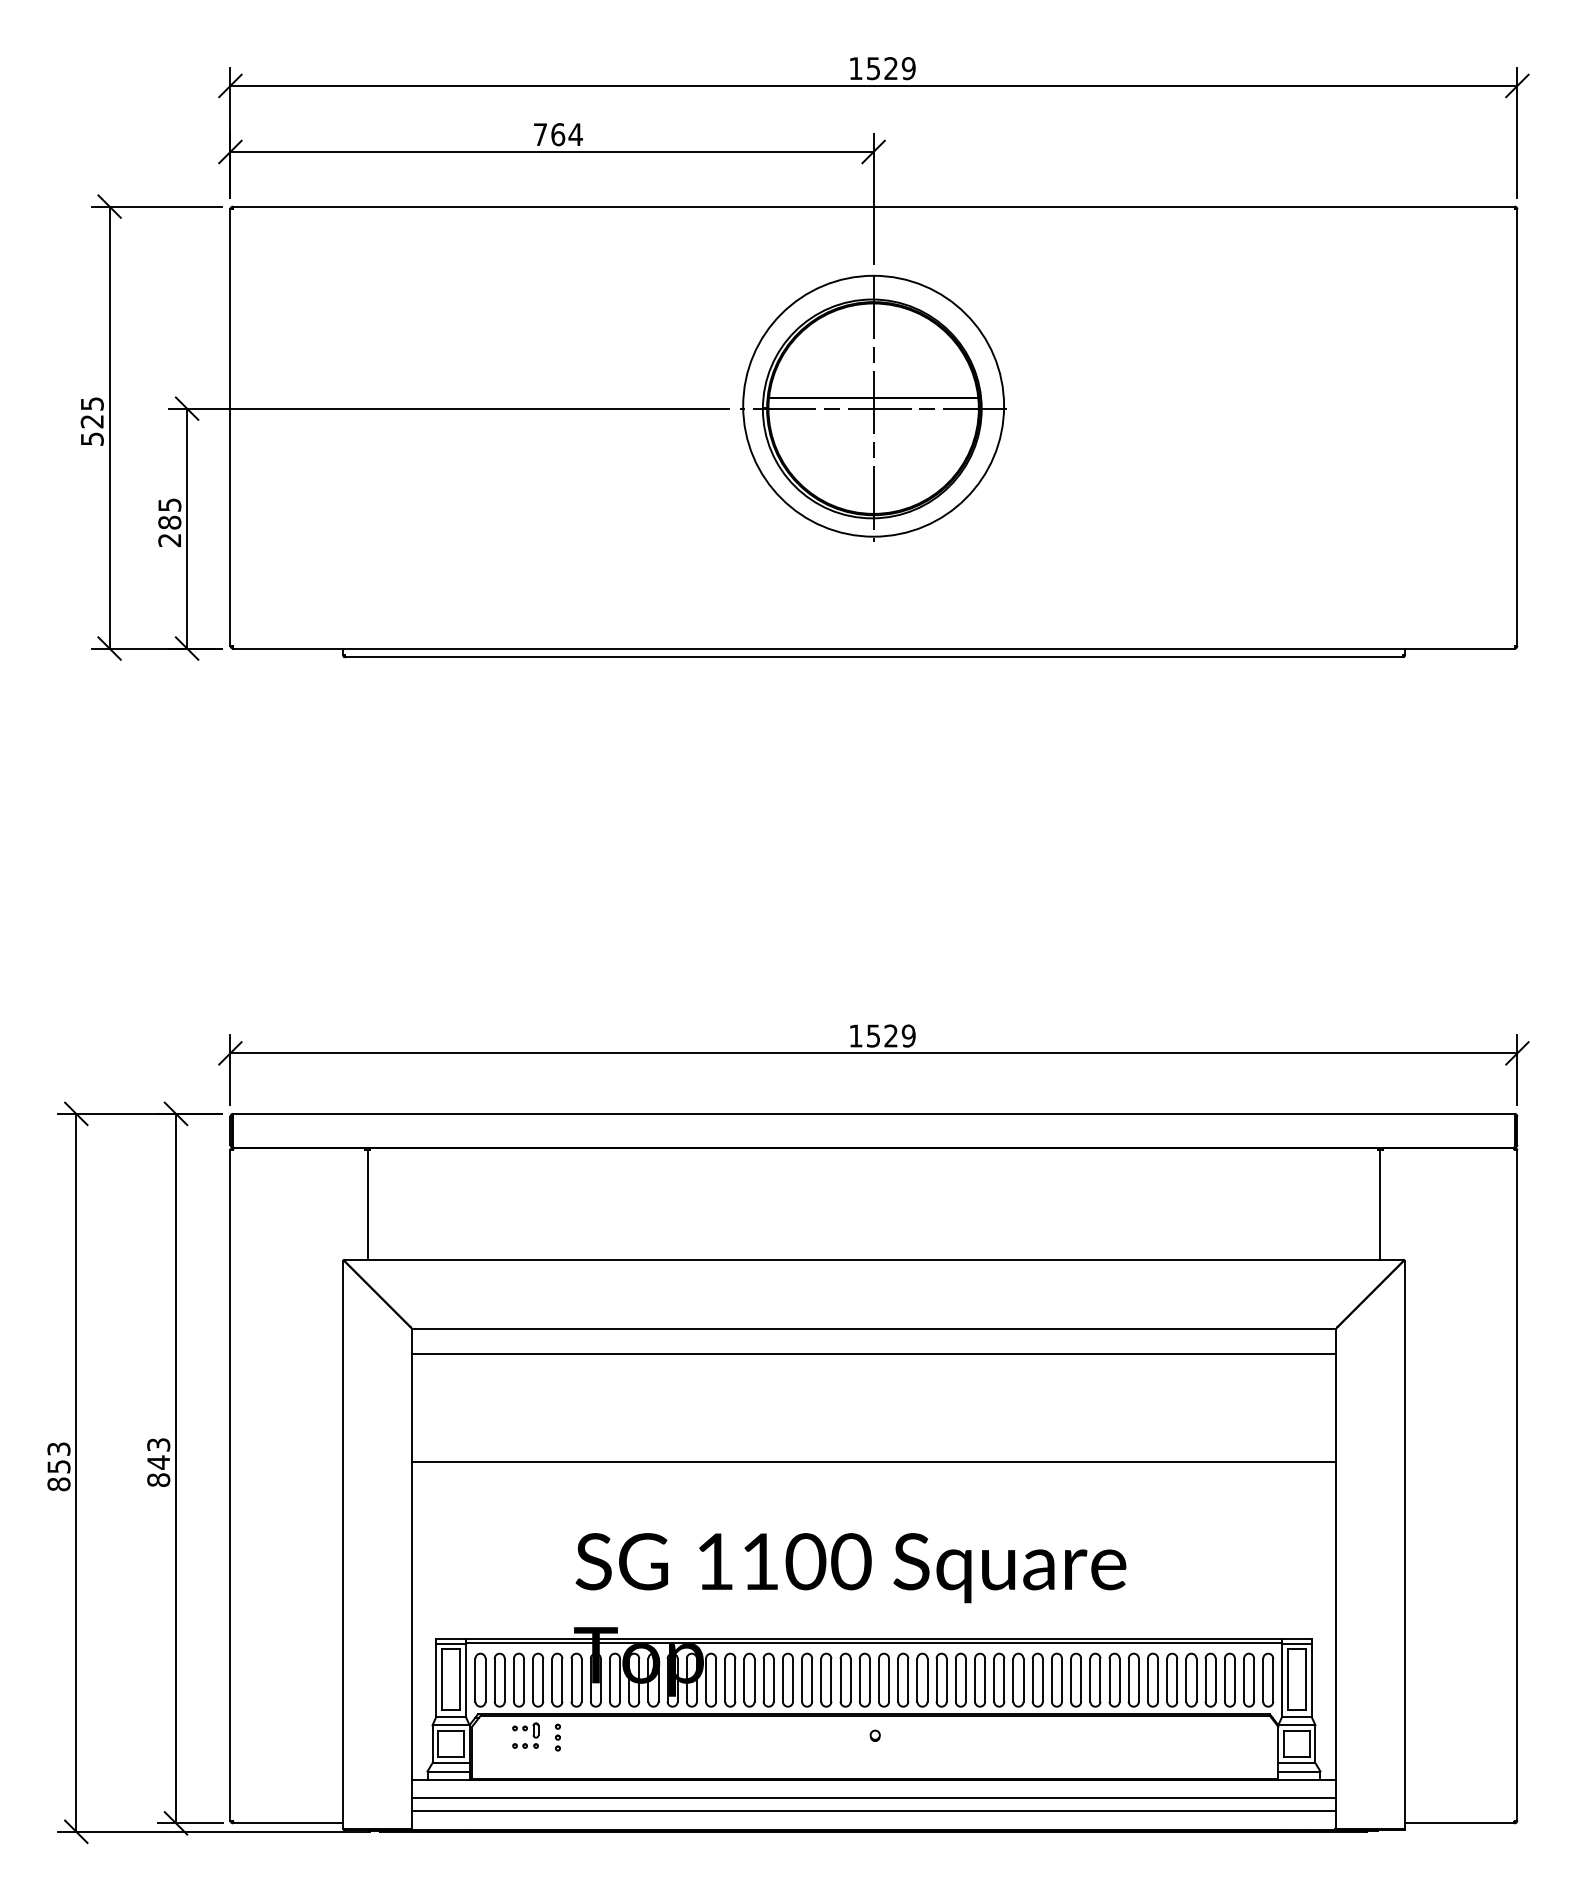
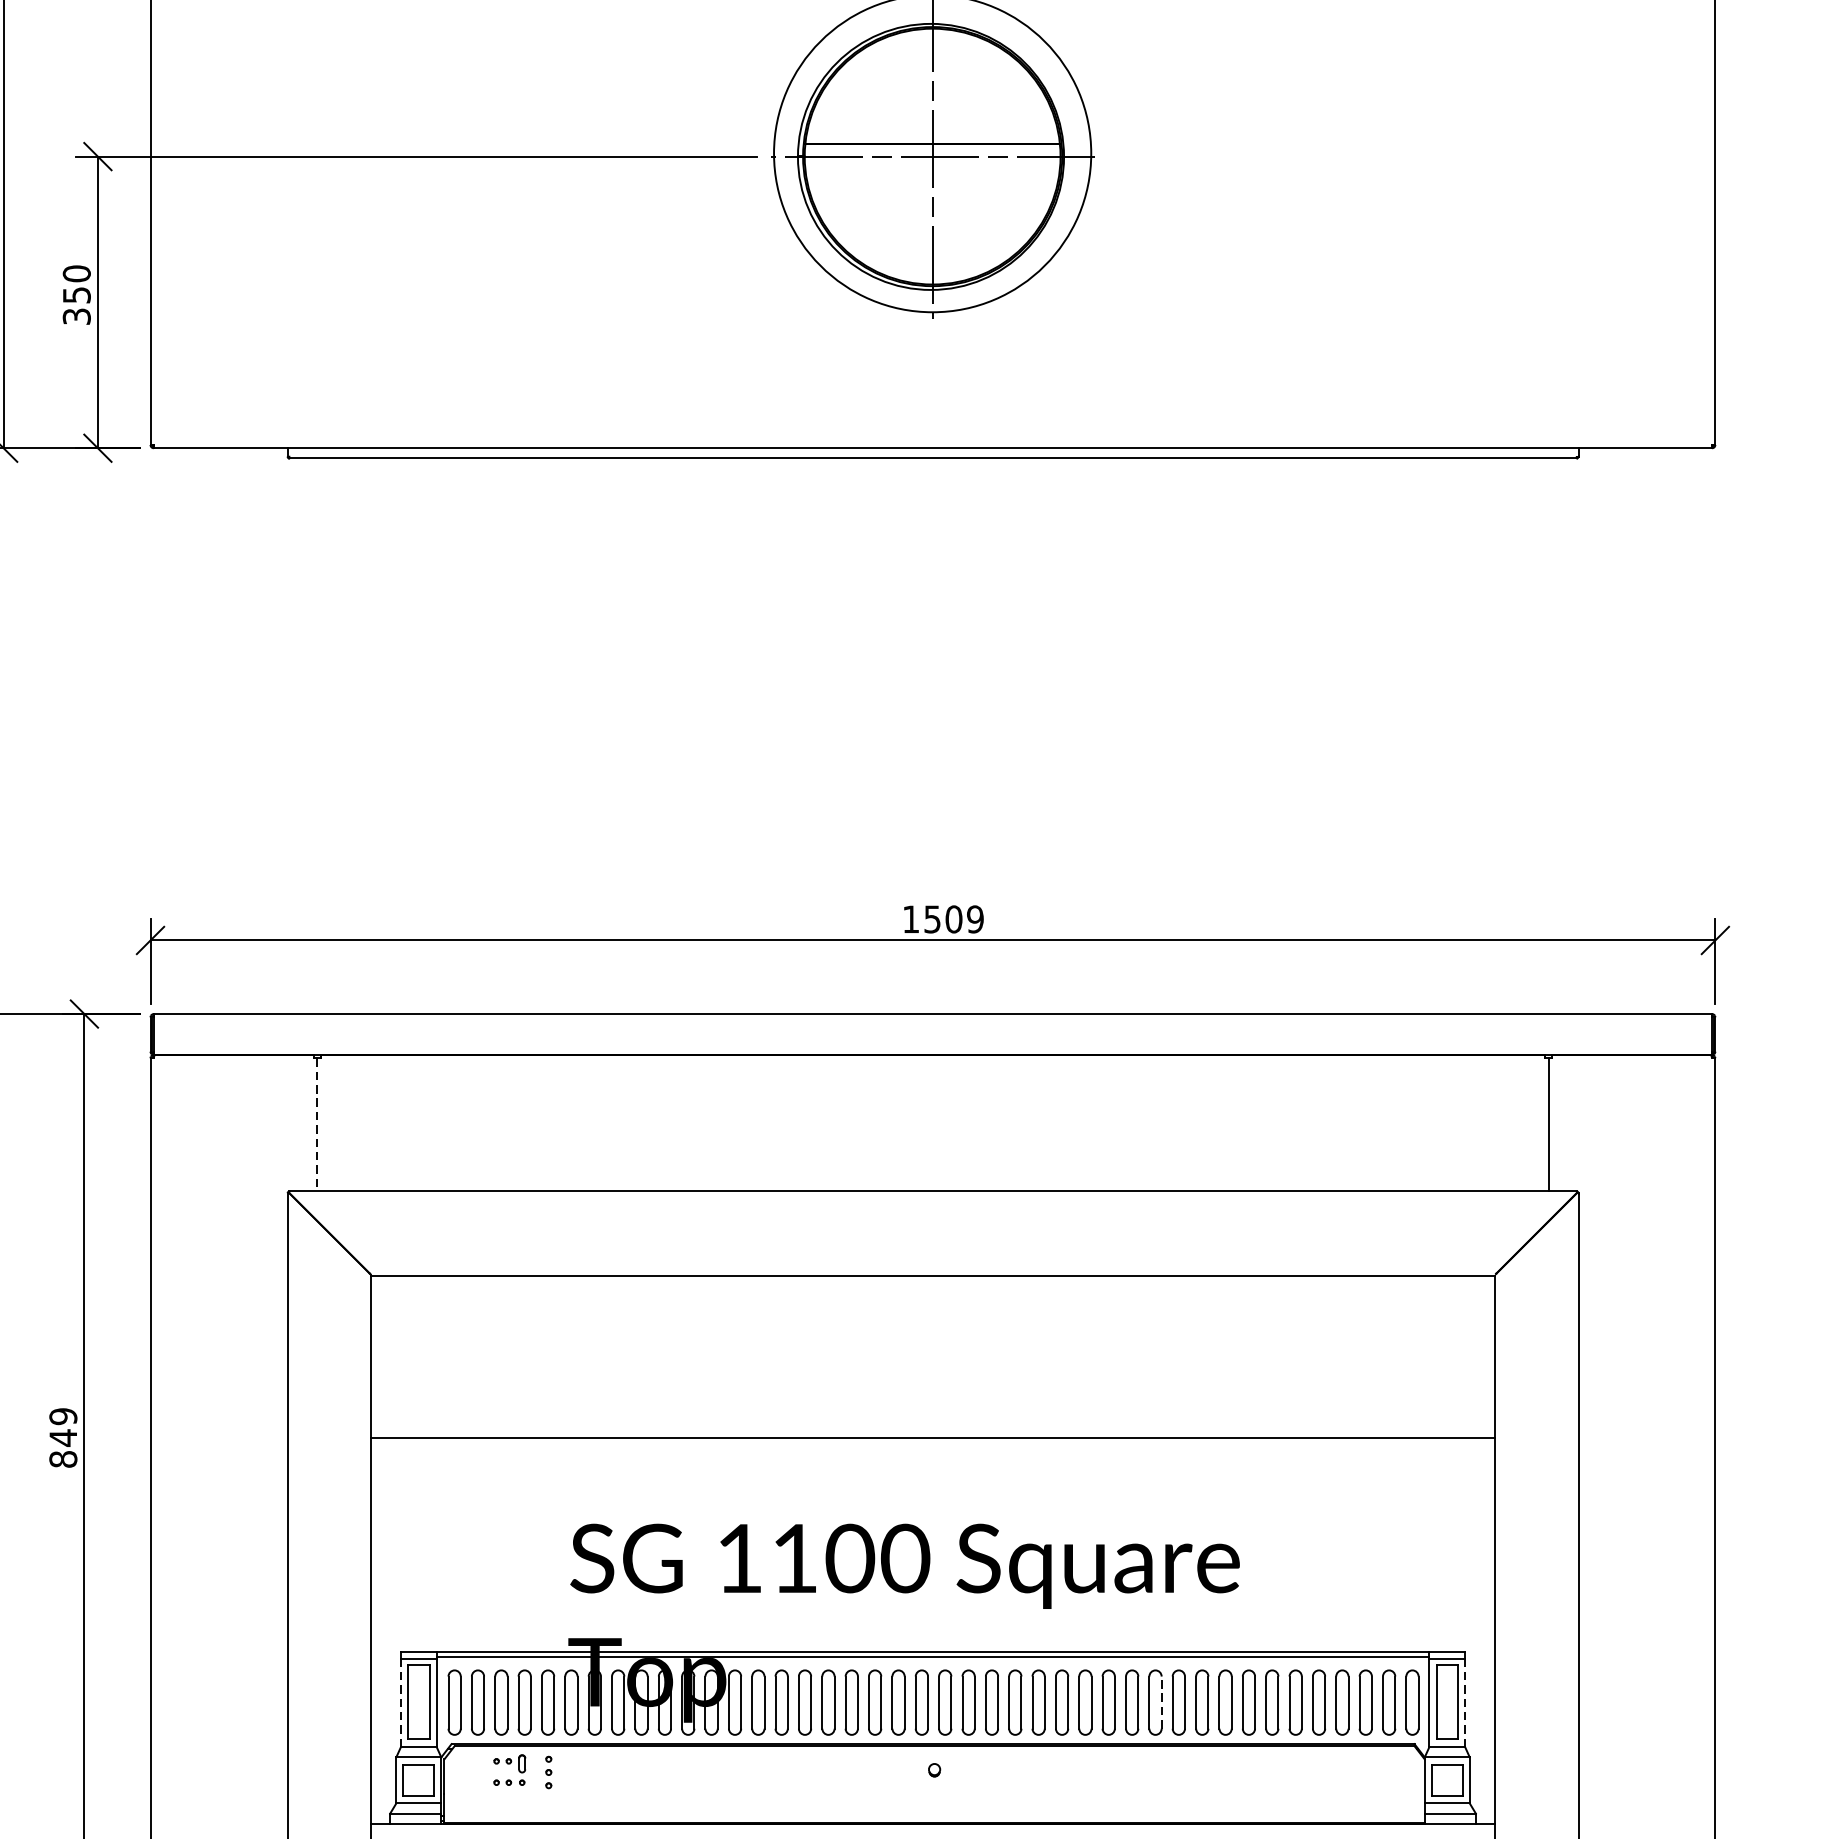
text: (169, 522) -> (76, 295), 285 -> 350
text: (891, 1035) -> (954, 918), 1529 -> 1509
line: (367, 1204) -> (317, 1124), solid -> dashed
line: (874, 1353) -> (933, 1305), removed
text: (158, 1444) -> (63, 1416), 843 -> 849
line: (1062, 1679) -> (1162, 1701), solid -> dashed
line: (436, 1680) -> (401, 1703), solid -> dashed
line: (1311, 1680) -> (1465, 1703), solid -> dashed

